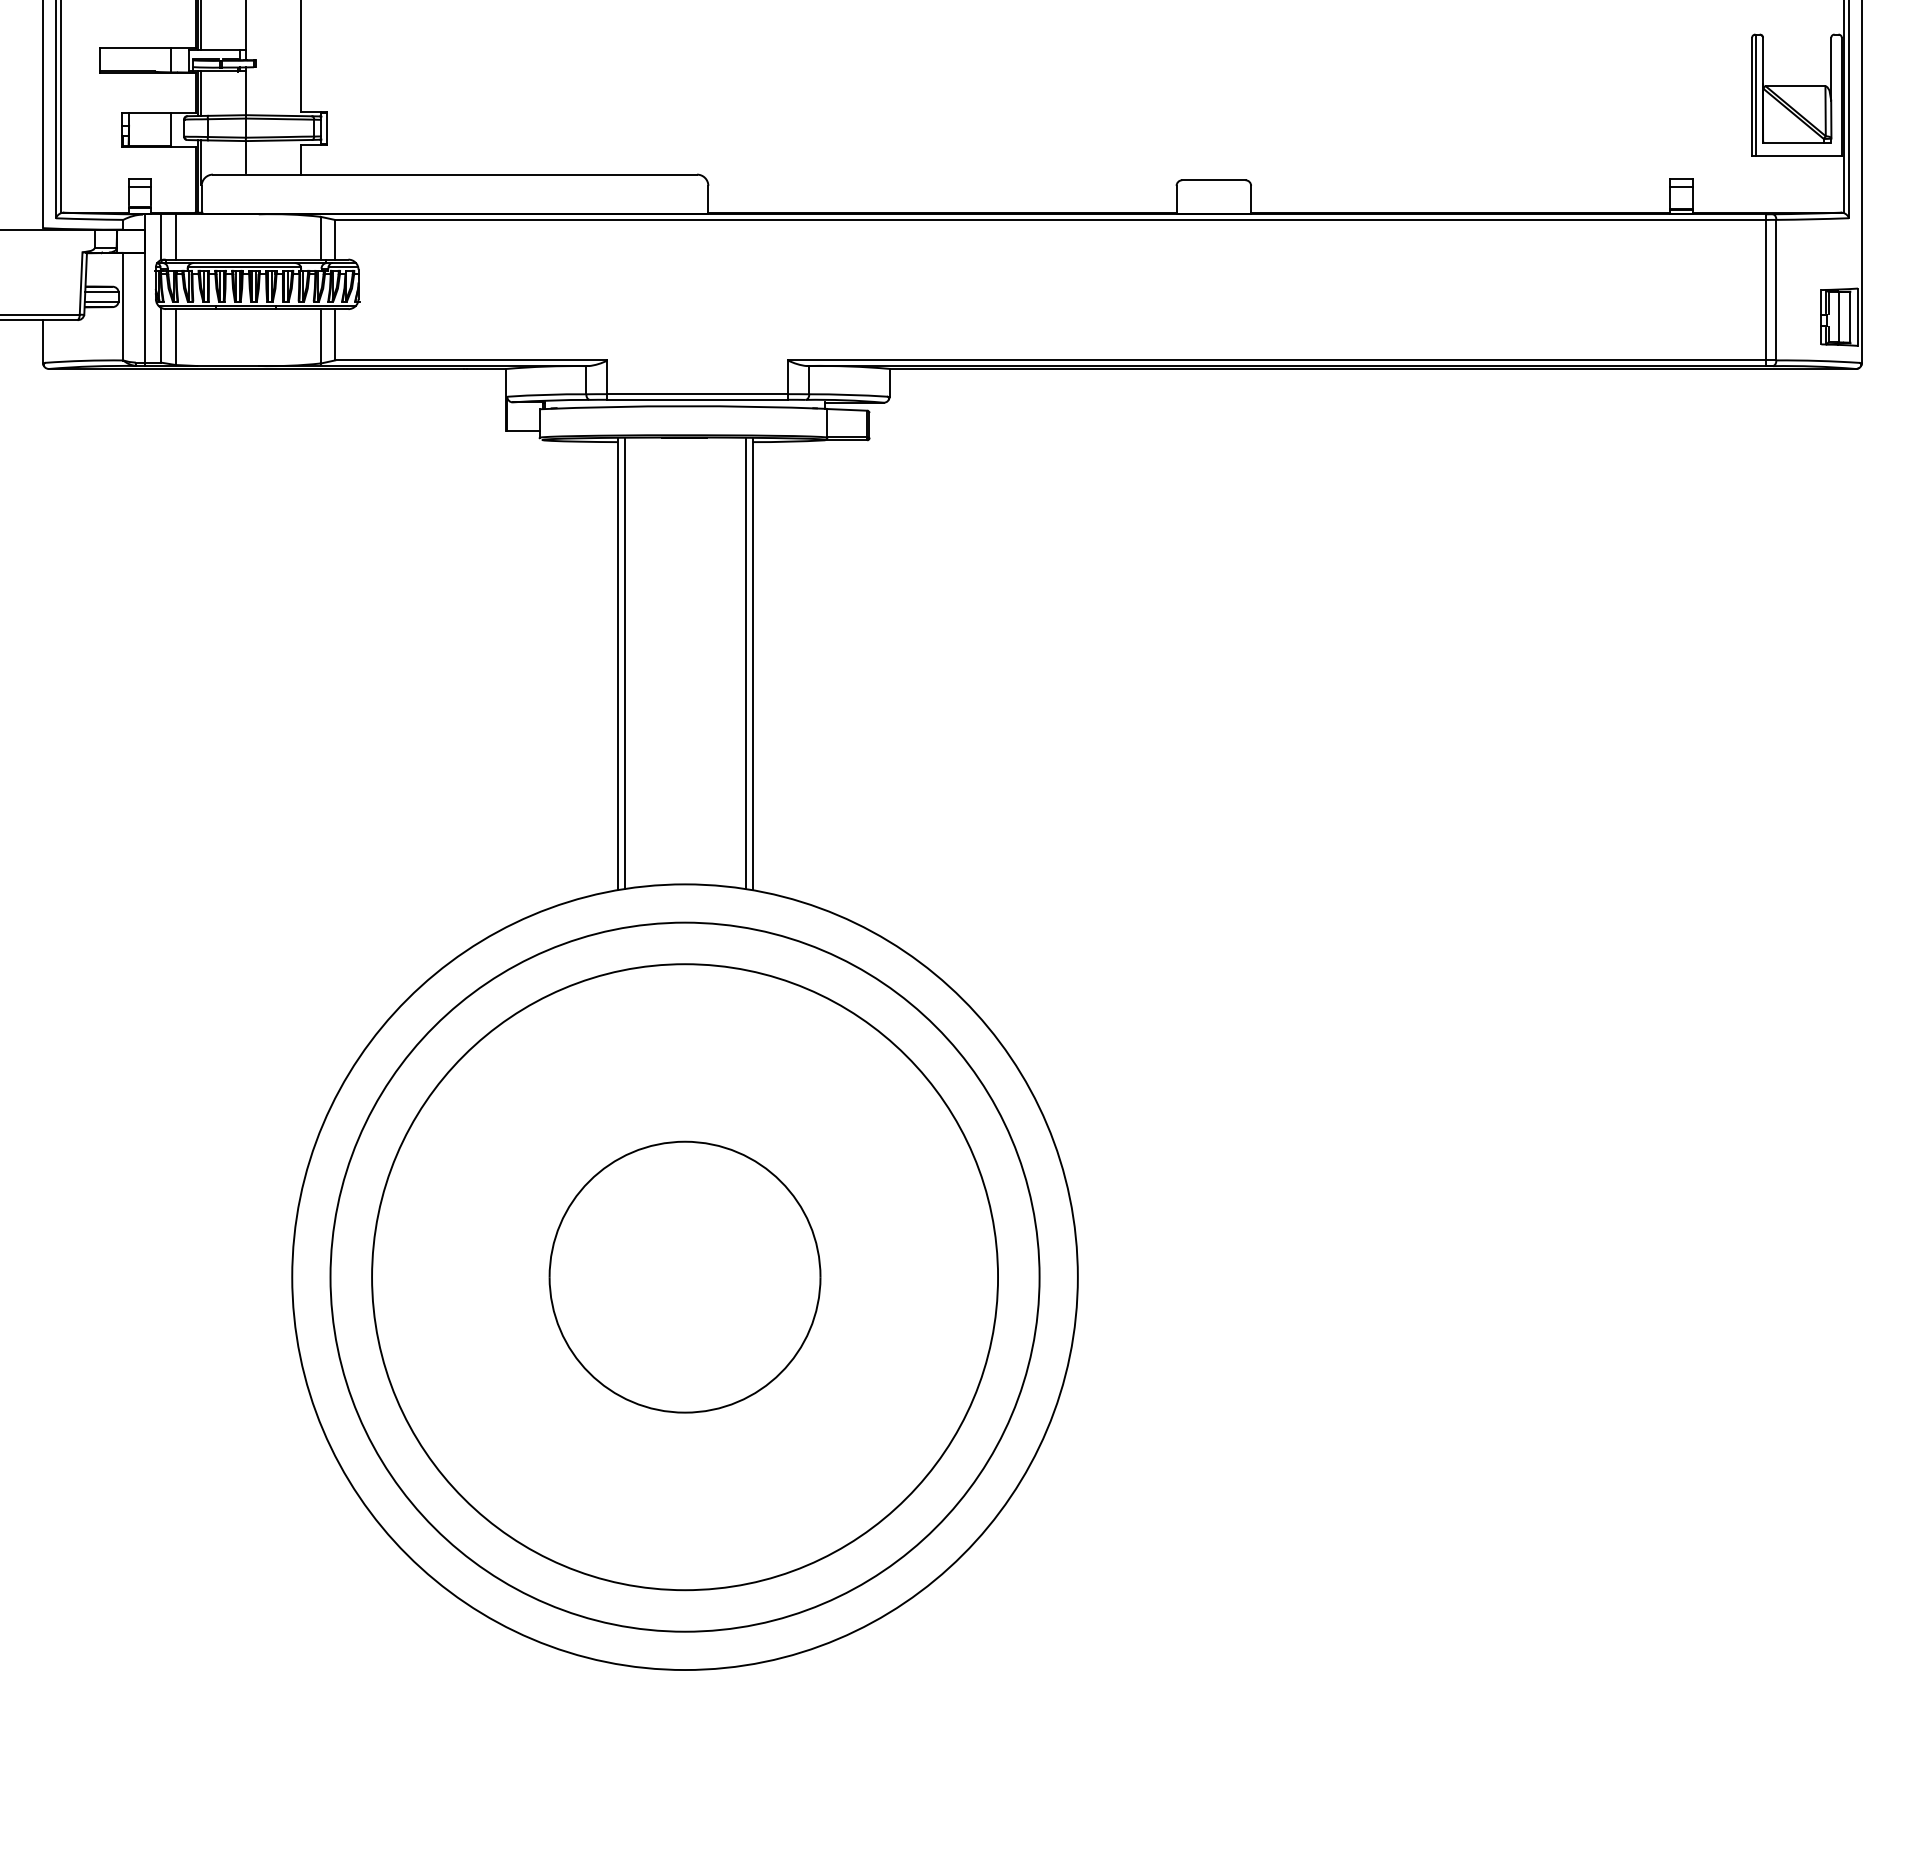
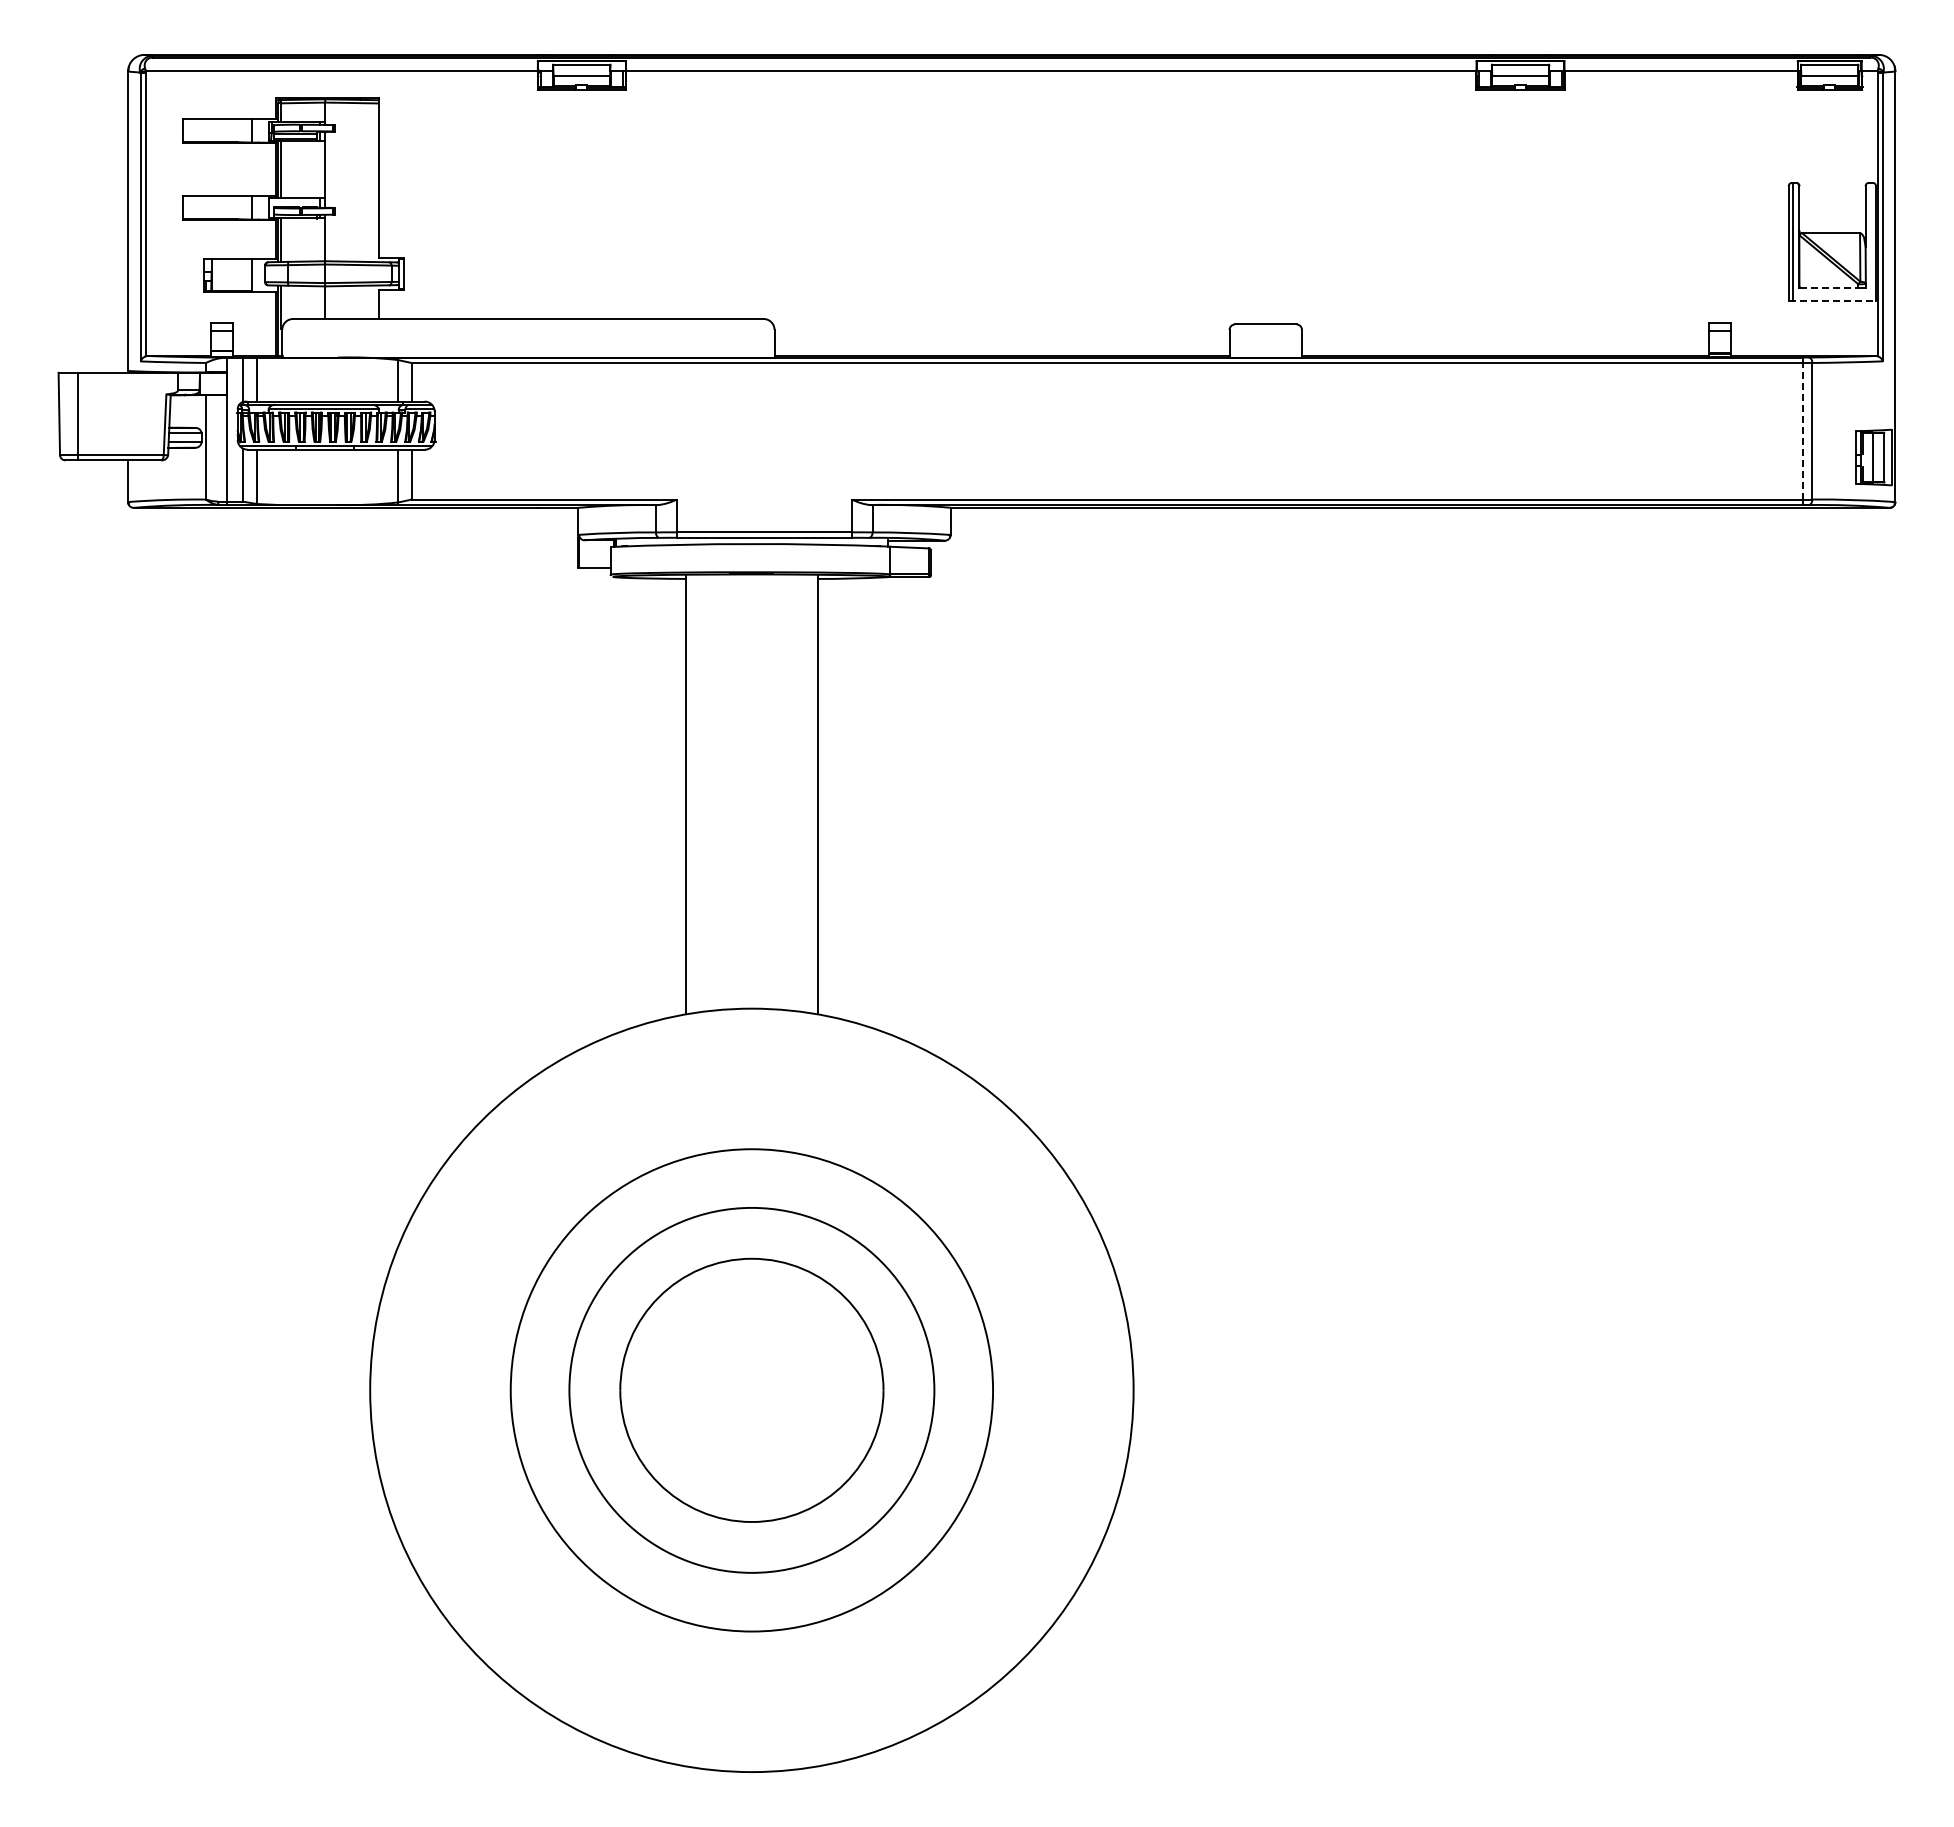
line: (1794, 142) -> (1829, 287), solid -> dashed
line: (1797, 156) -> (1832, 301), solid -> dashed
line: (1766, 289) -> (1802, 430), solid -> dashed
line: (624, 663) -> (693, 794), removed
line: (745, 663) -> (810, 794), removed
circle: (684, 1276) -> (751, 1389), size x0.7
circle: (684, 1277) -> (751, 1390), size x0.6

